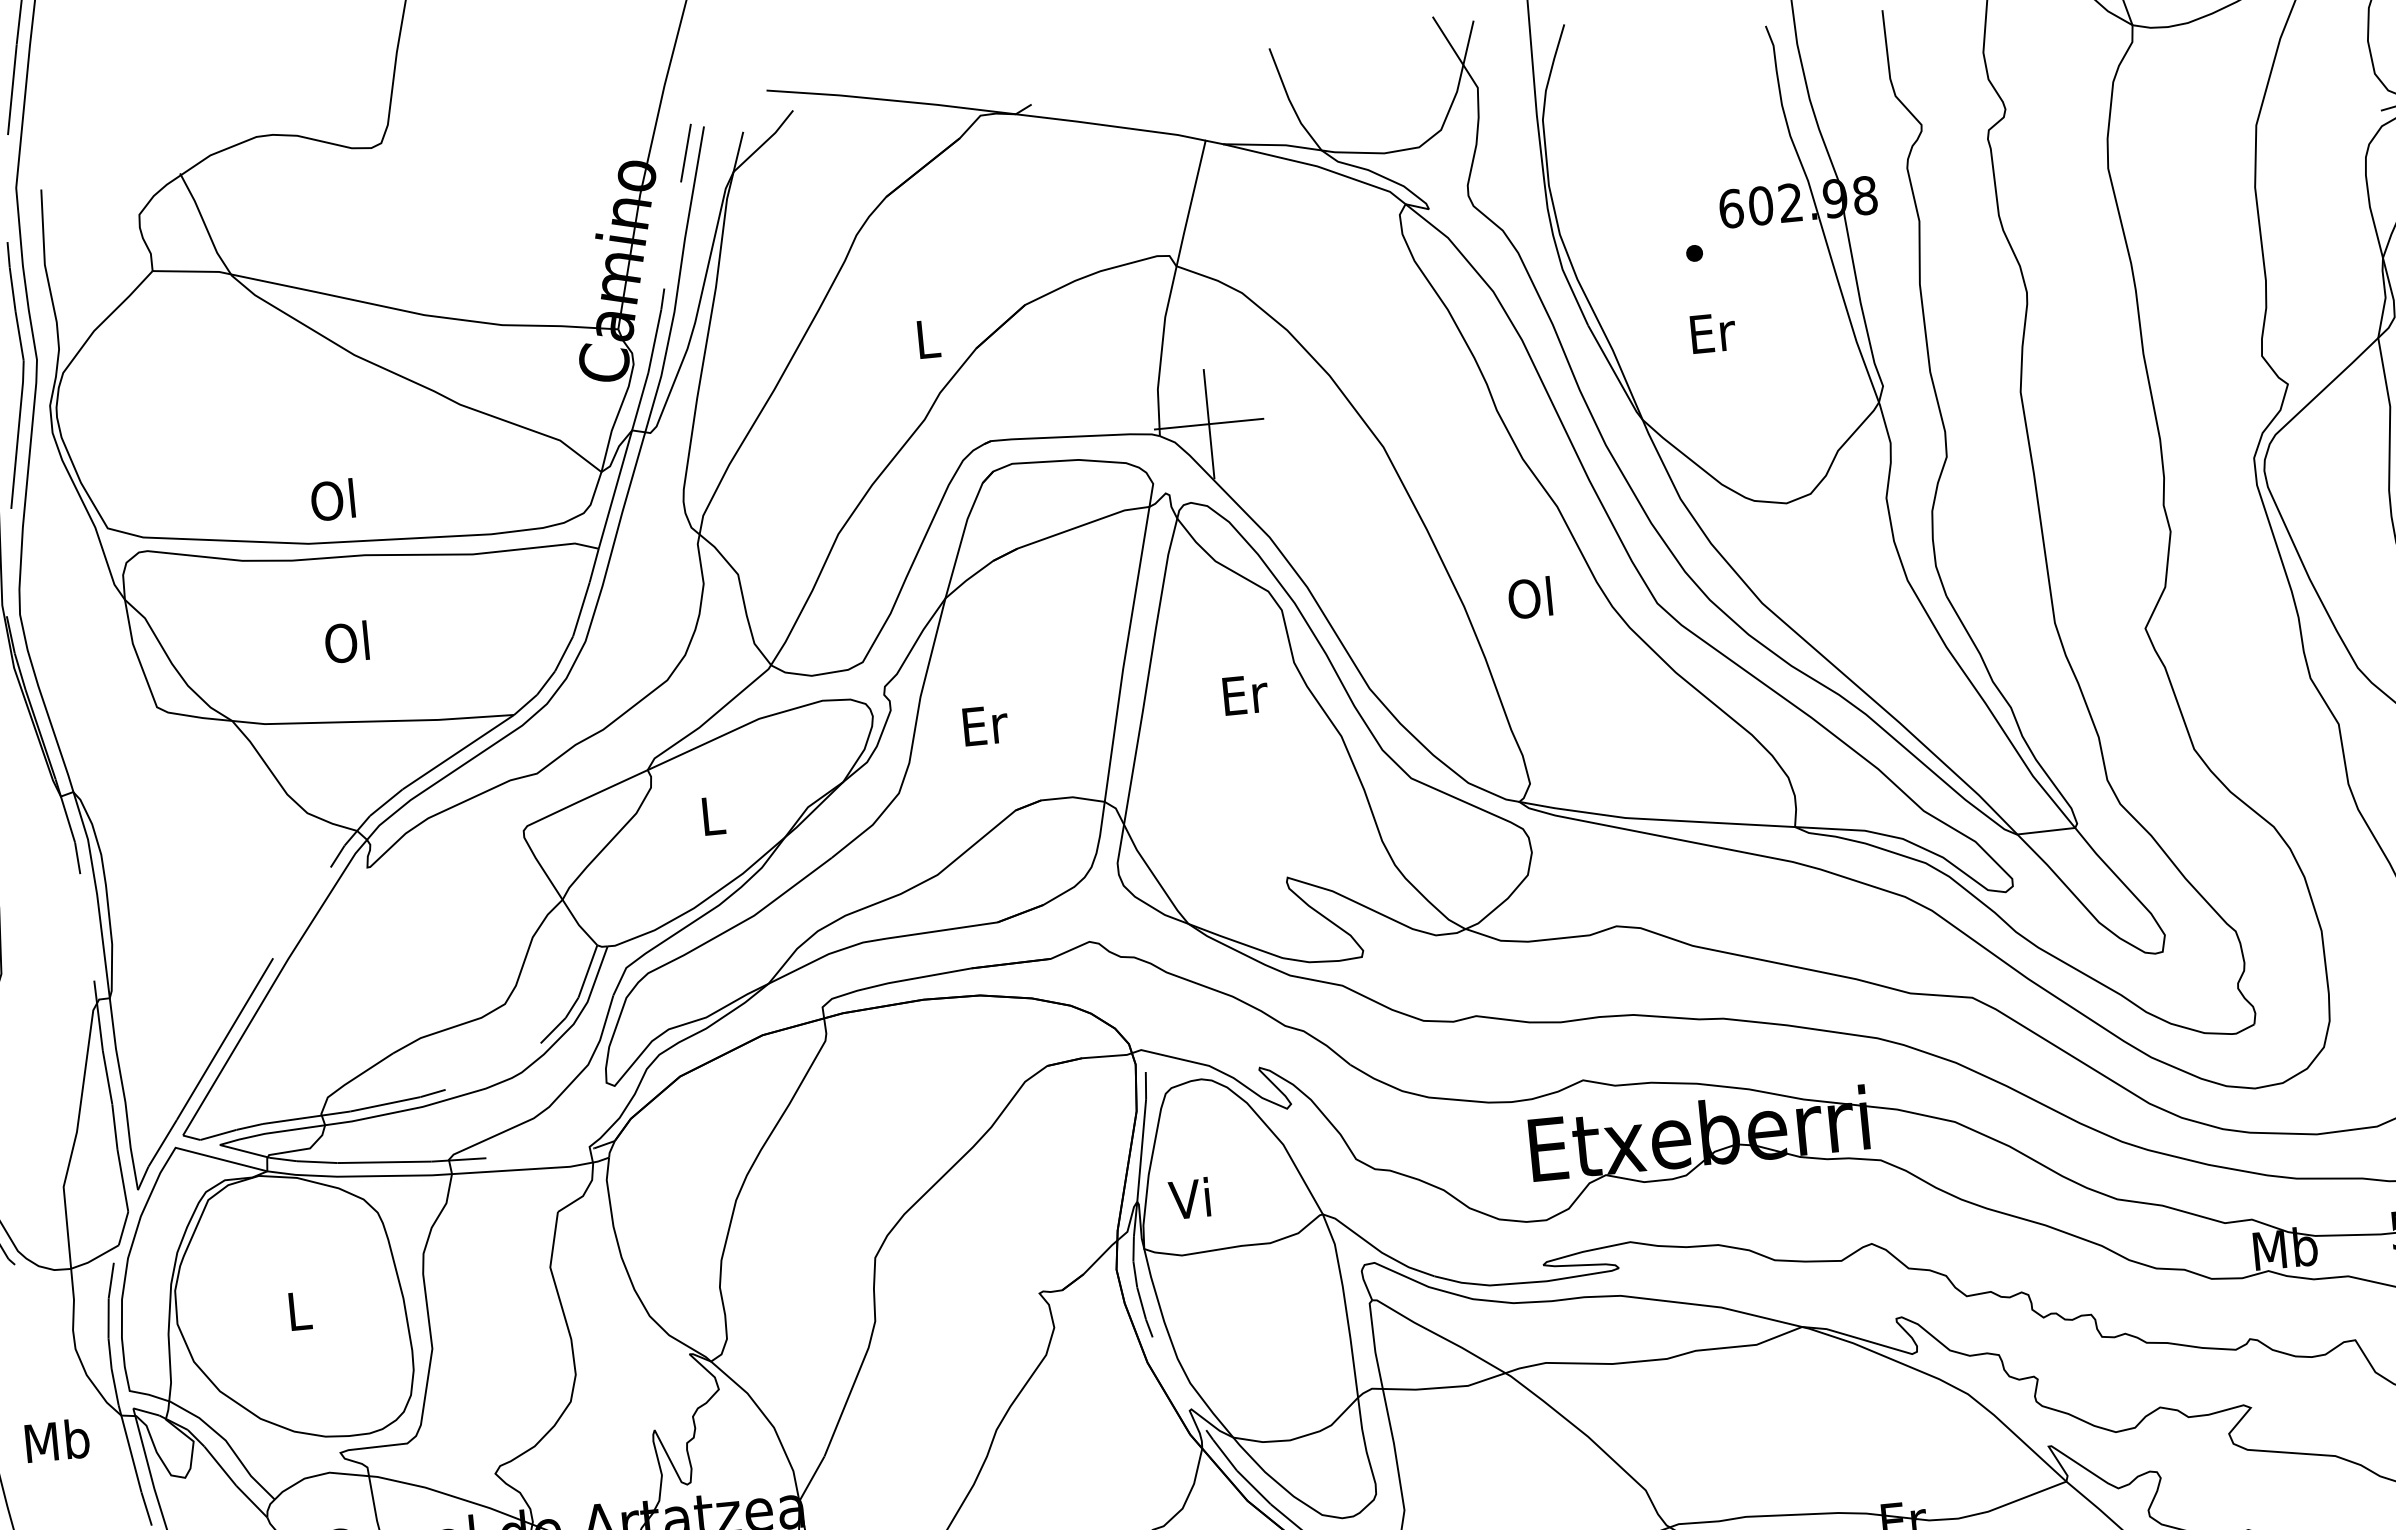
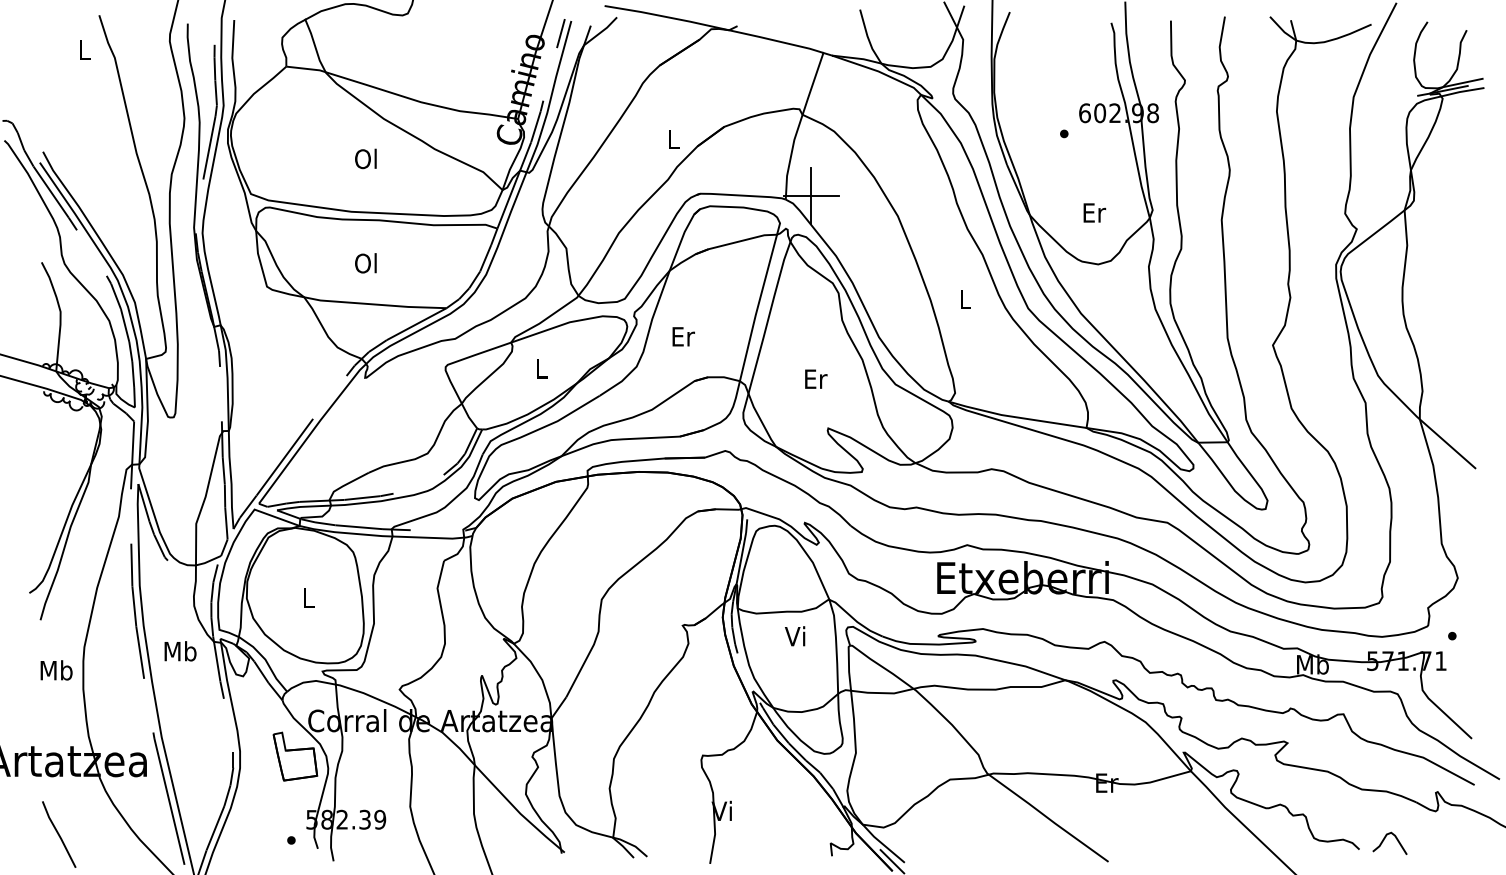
text: (1712, 332) -> (1094, 212), moved
text: (332, 499) -> (365, 158), moved
text: (1530, 598) -> (964, 299), Ol -> L
text: (1246, 693) -> (816, 378), moved
text: (1190, 1198) -> (795, 636), moved

